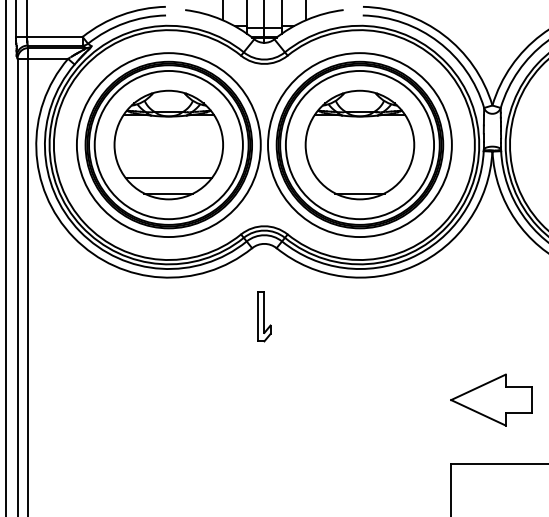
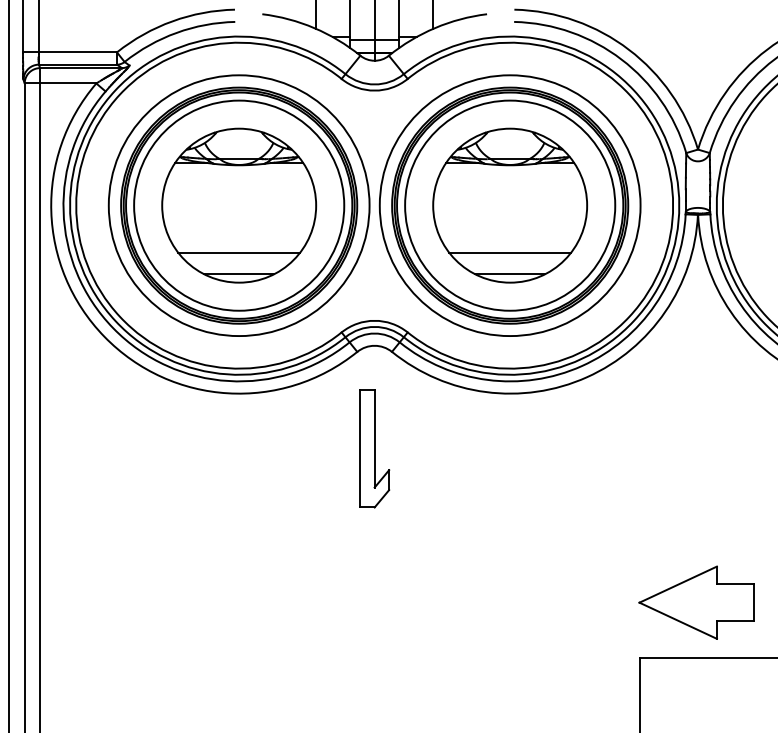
line: (359, 178) -> (509, 253), added
part: (264, 316) -> (374, 448), size x1.67
part: (491, 399) -> (696, 601), moved

